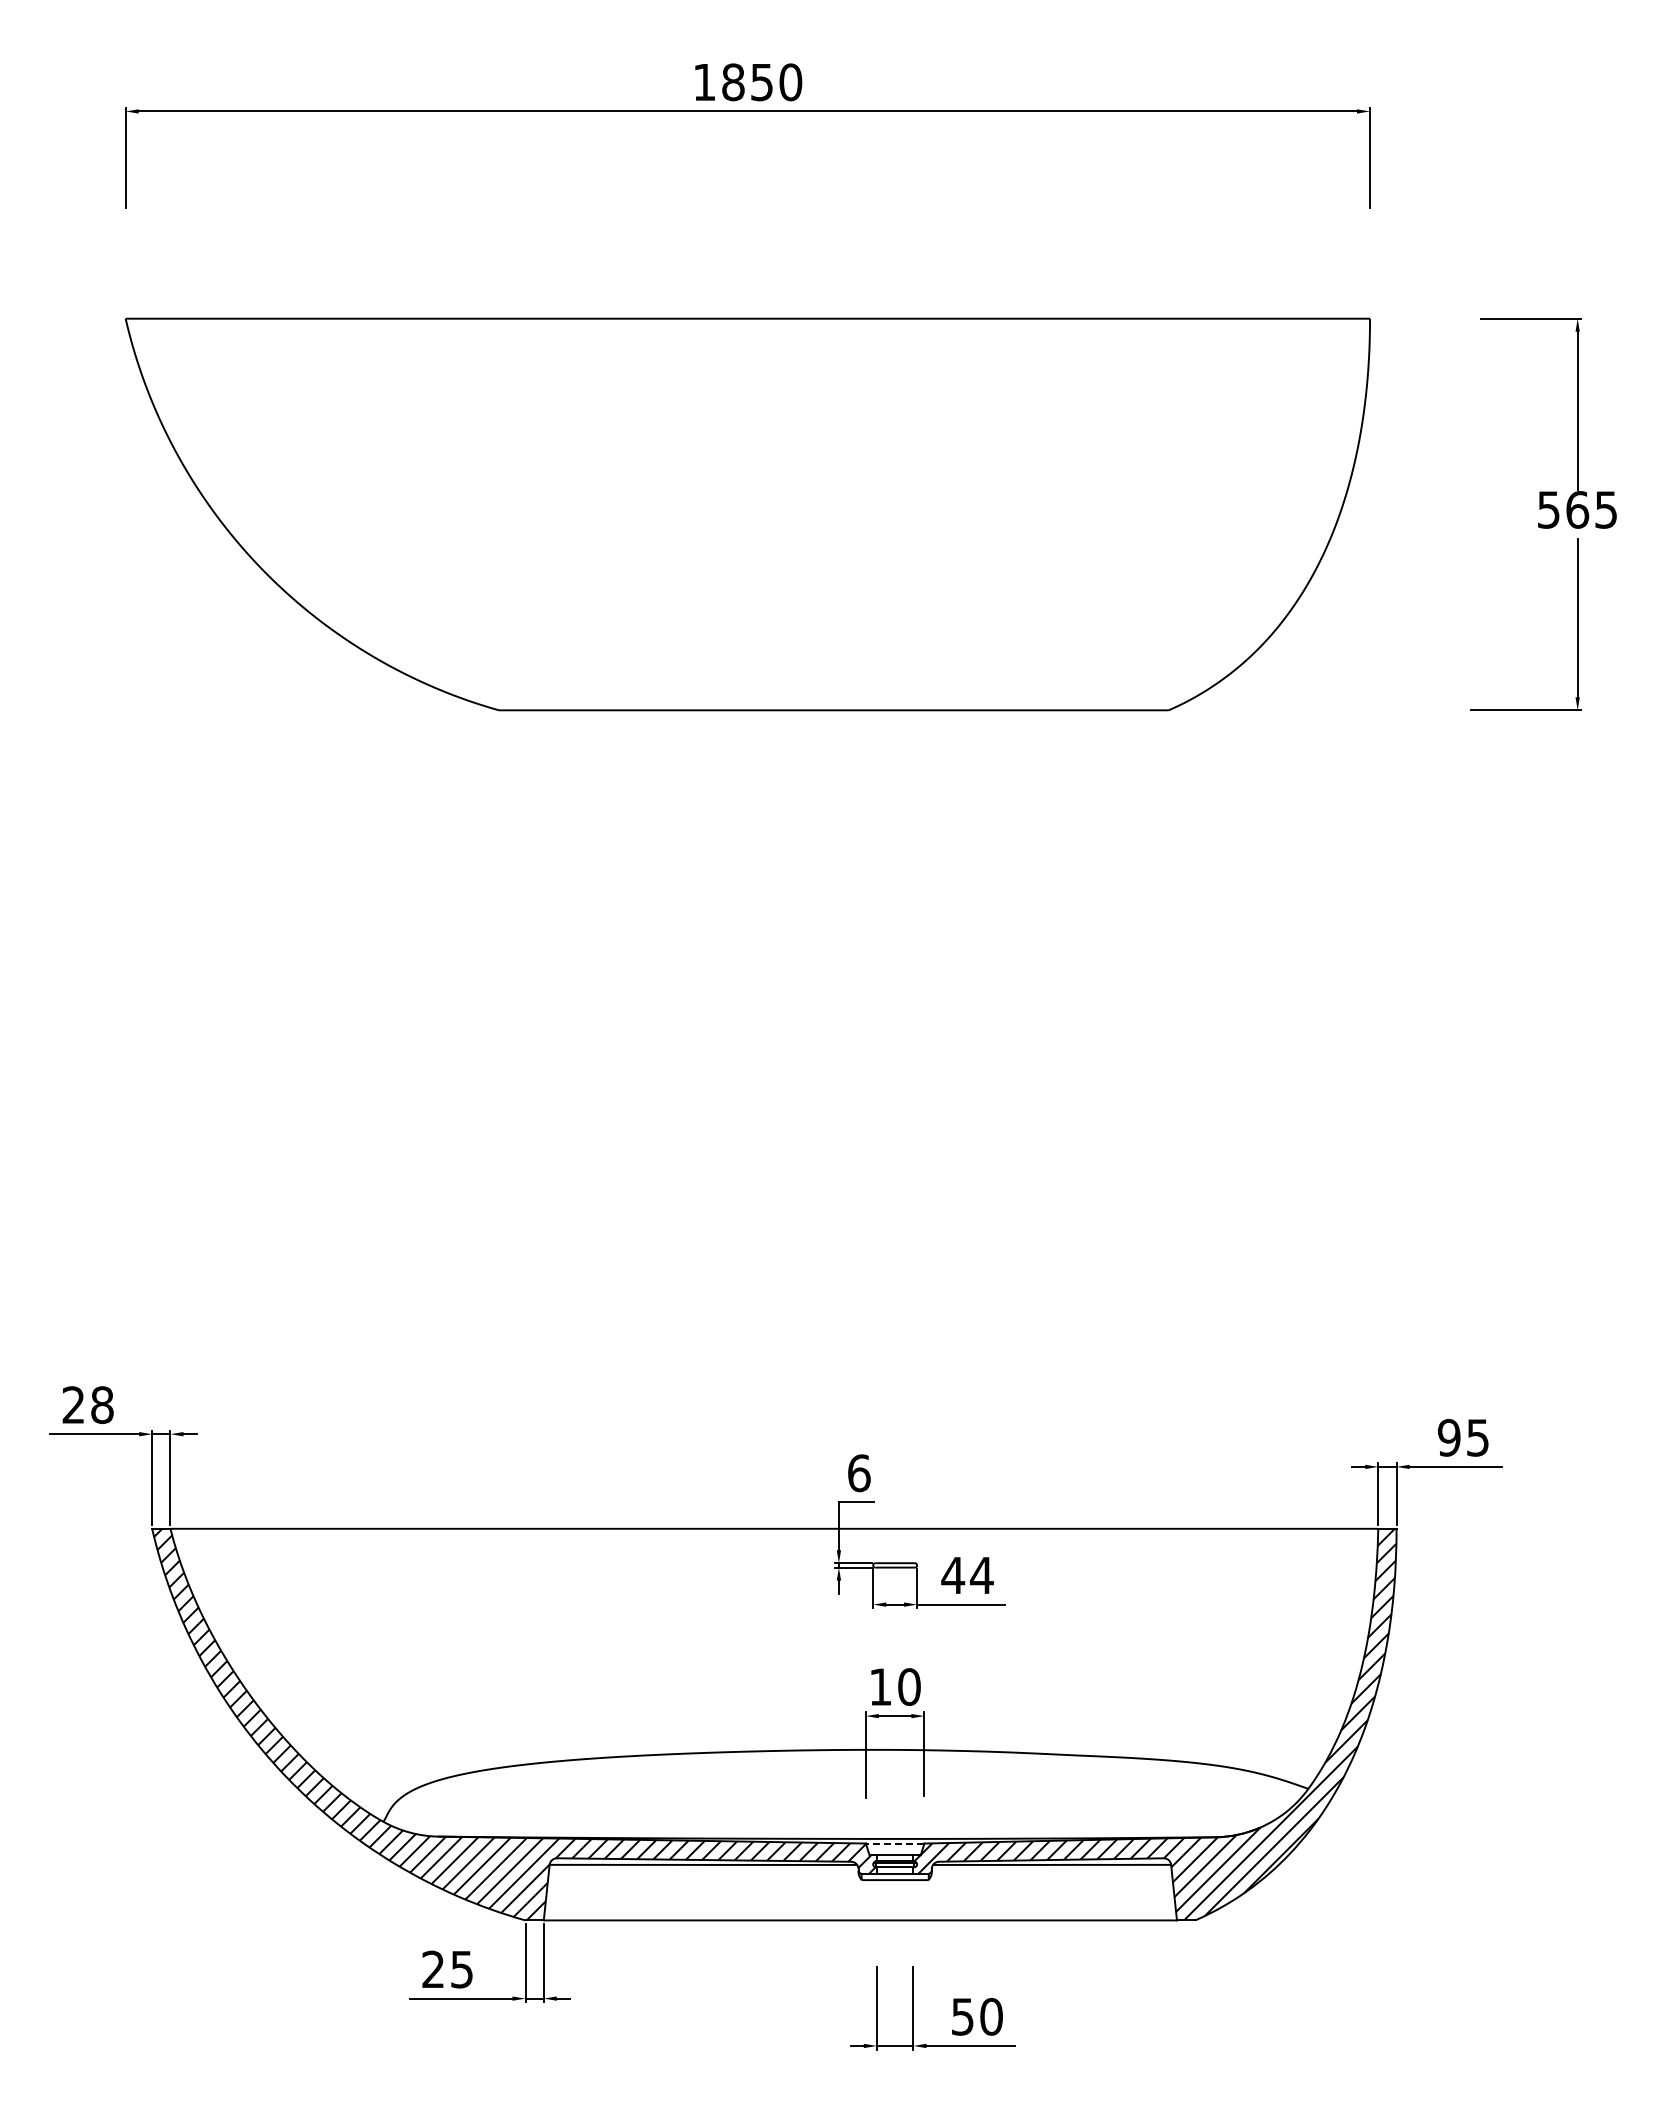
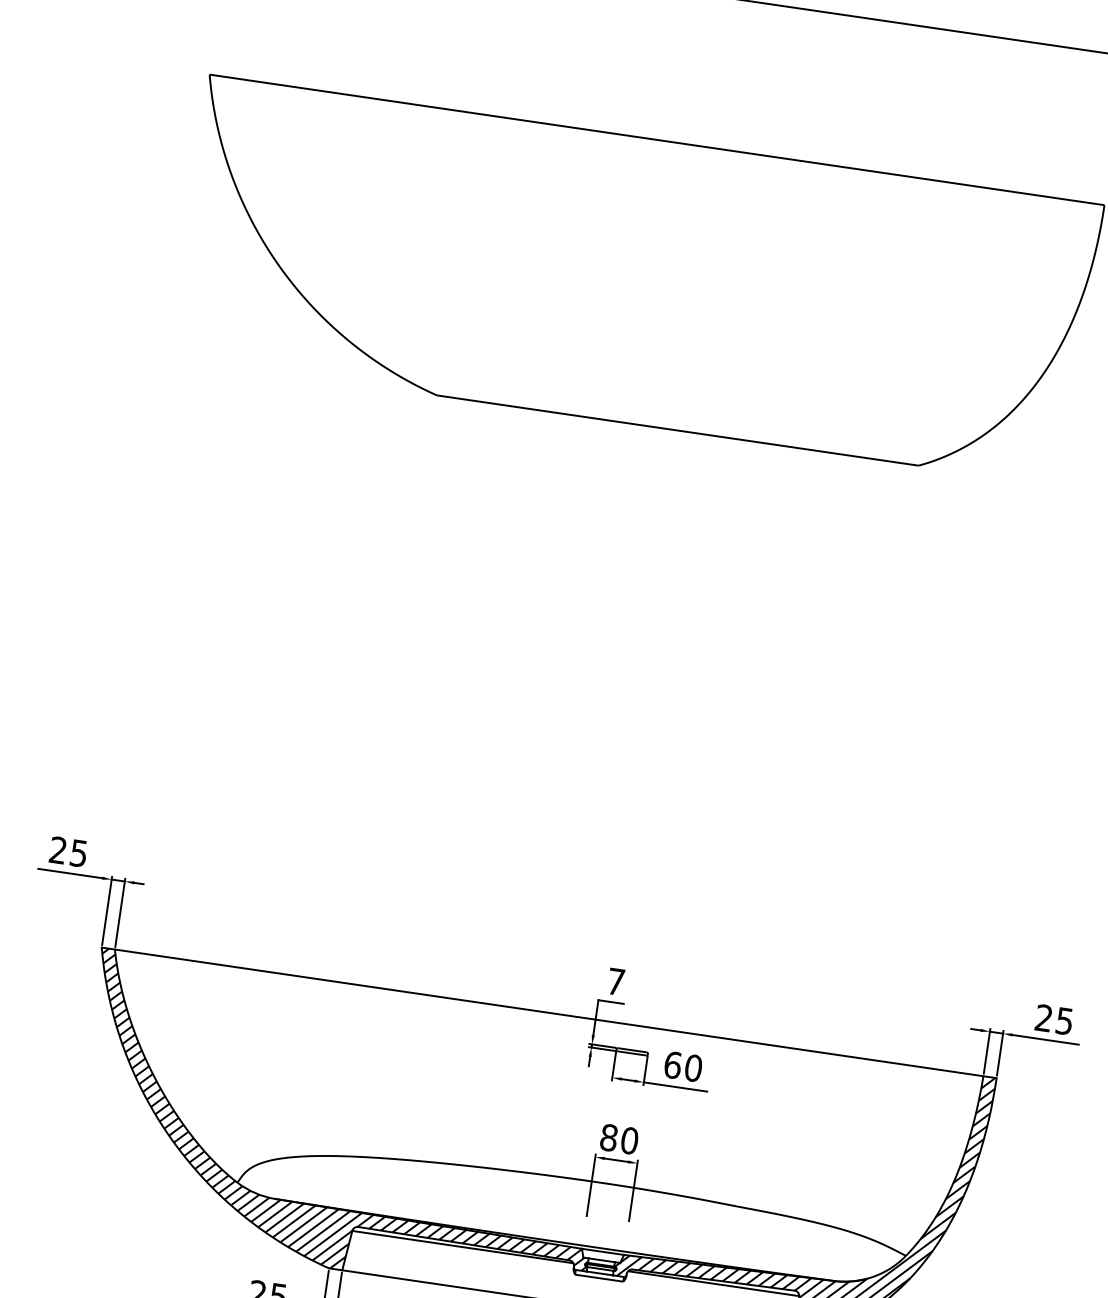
text: (102, 1405) -> (78, 853), 28 -> 25
text: (1448, 1437) -> (1043, 1017), 95 -> 25
text: (859, 1473) -> (616, 982), 6 -> 7
text: (967, 1575) -> (683, 1066), 44 -> 60
text: (880, 1686) -> (608, 1137), 10 -> 80
line: (894, 1843) -> (602, 1251), dashed -> solid

